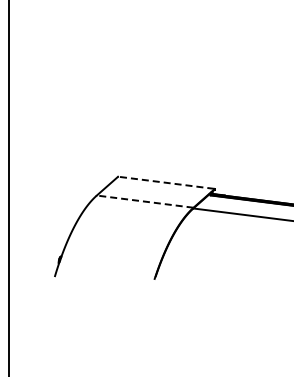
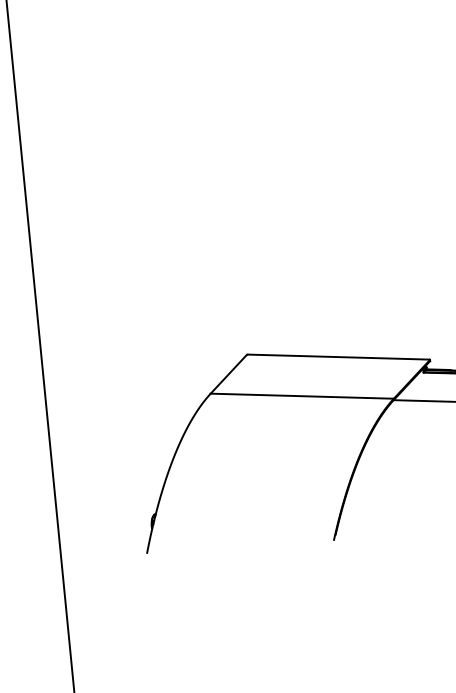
line: (166, 182) -> (338, 356), dashed -> solid
line: (145, 201) -> (302, 395), dashed -> solid

